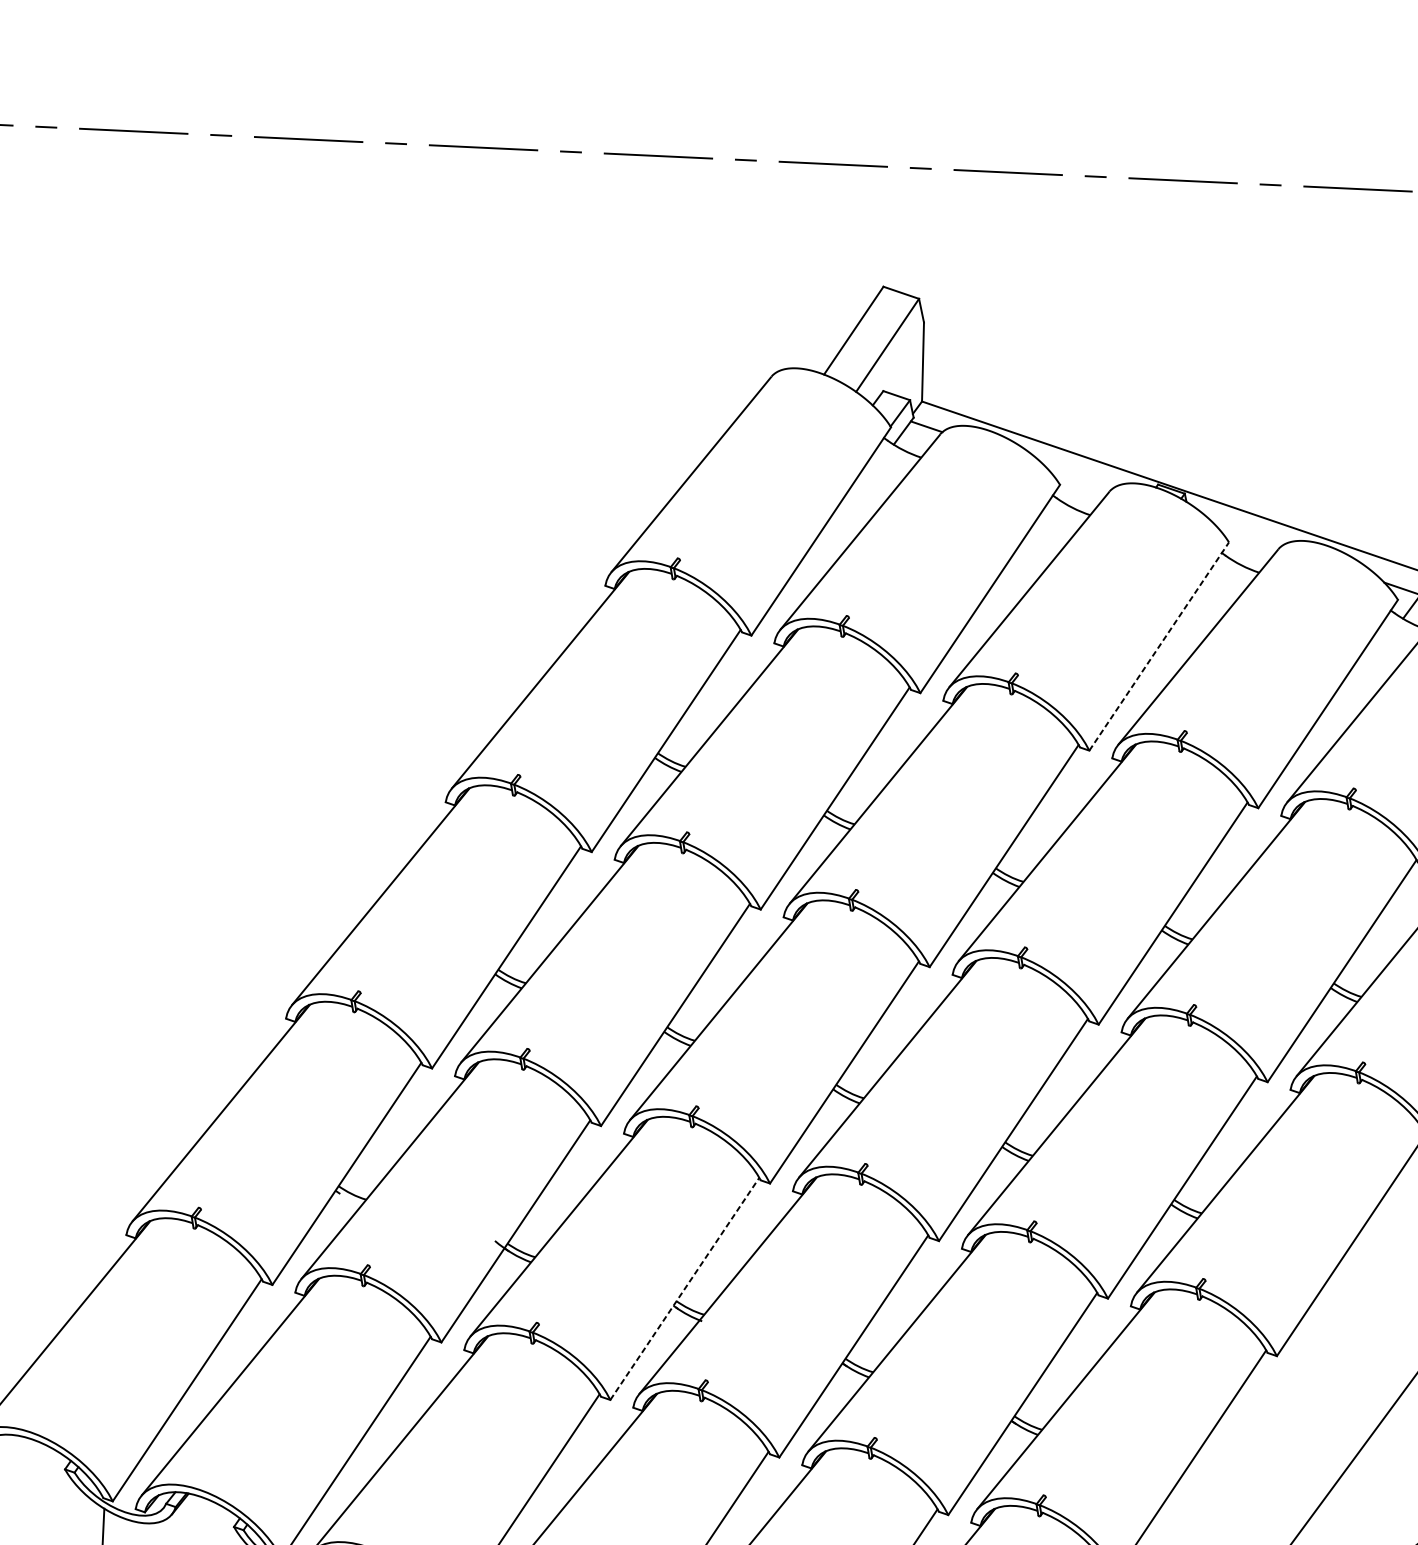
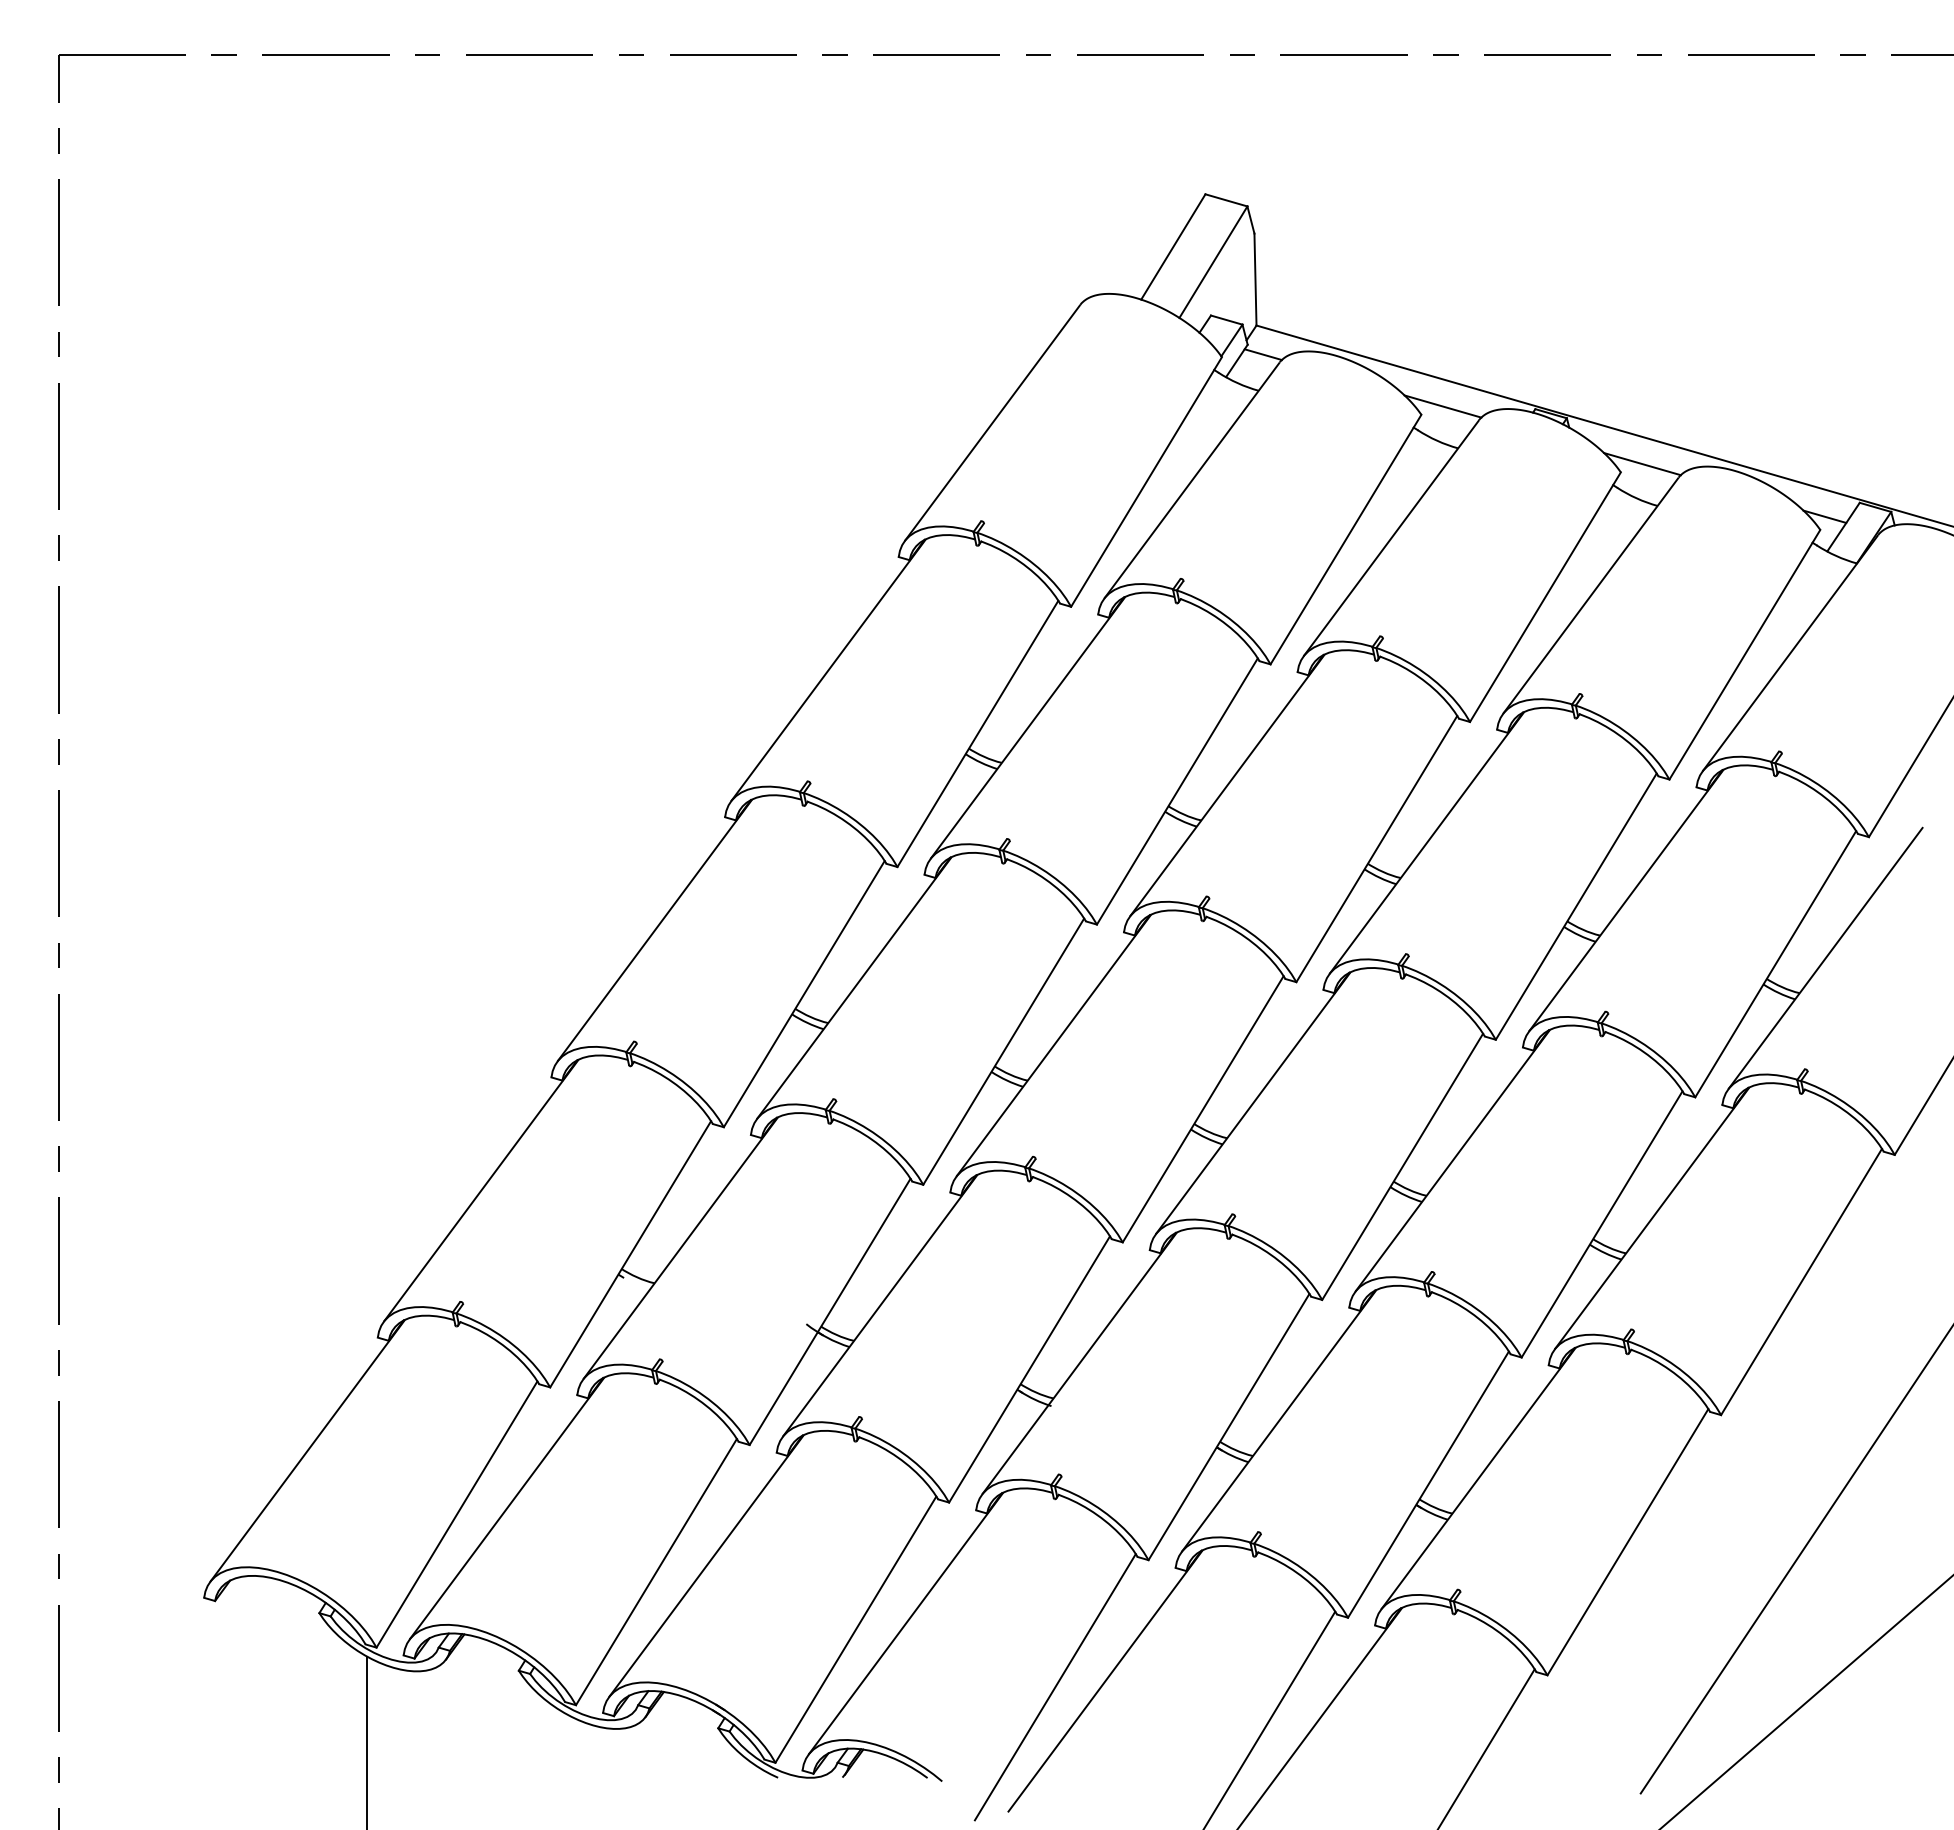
line: (1078, 478) -> (1442, 406), added
line: (1247, 536) -> (1642, 464), added
line: (1159, 646) -> (1545, 597), dashed -> solid
line: (684, 1288) -> (1029, 1369), dashed -> solid

